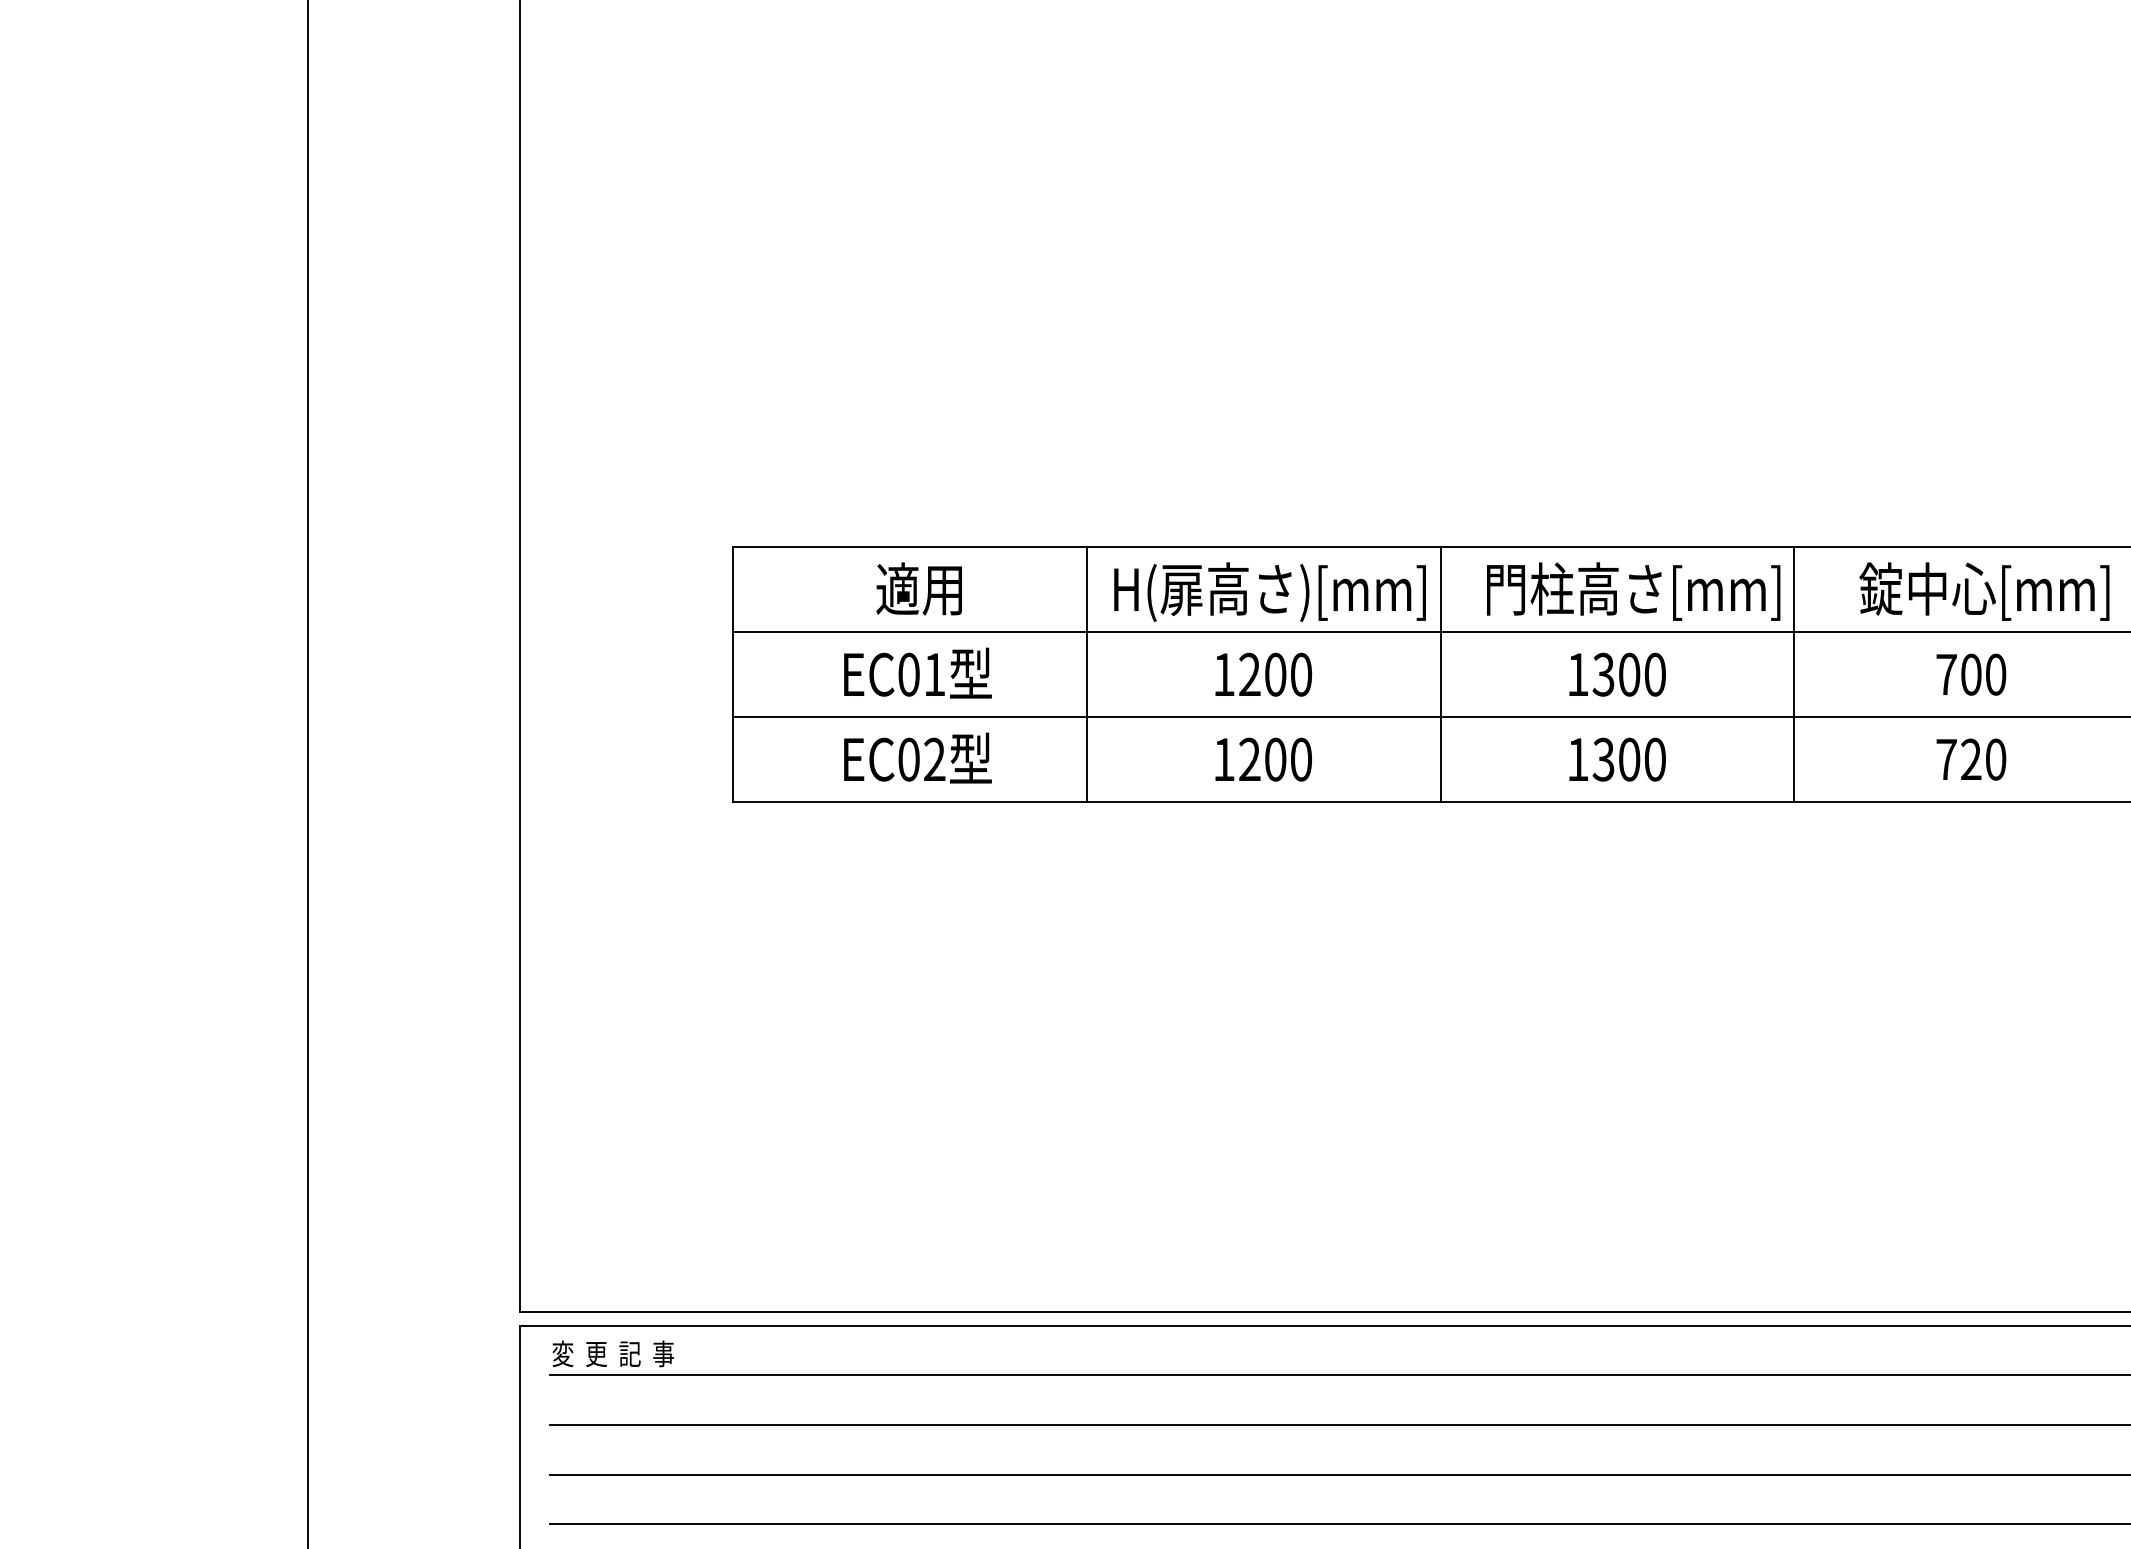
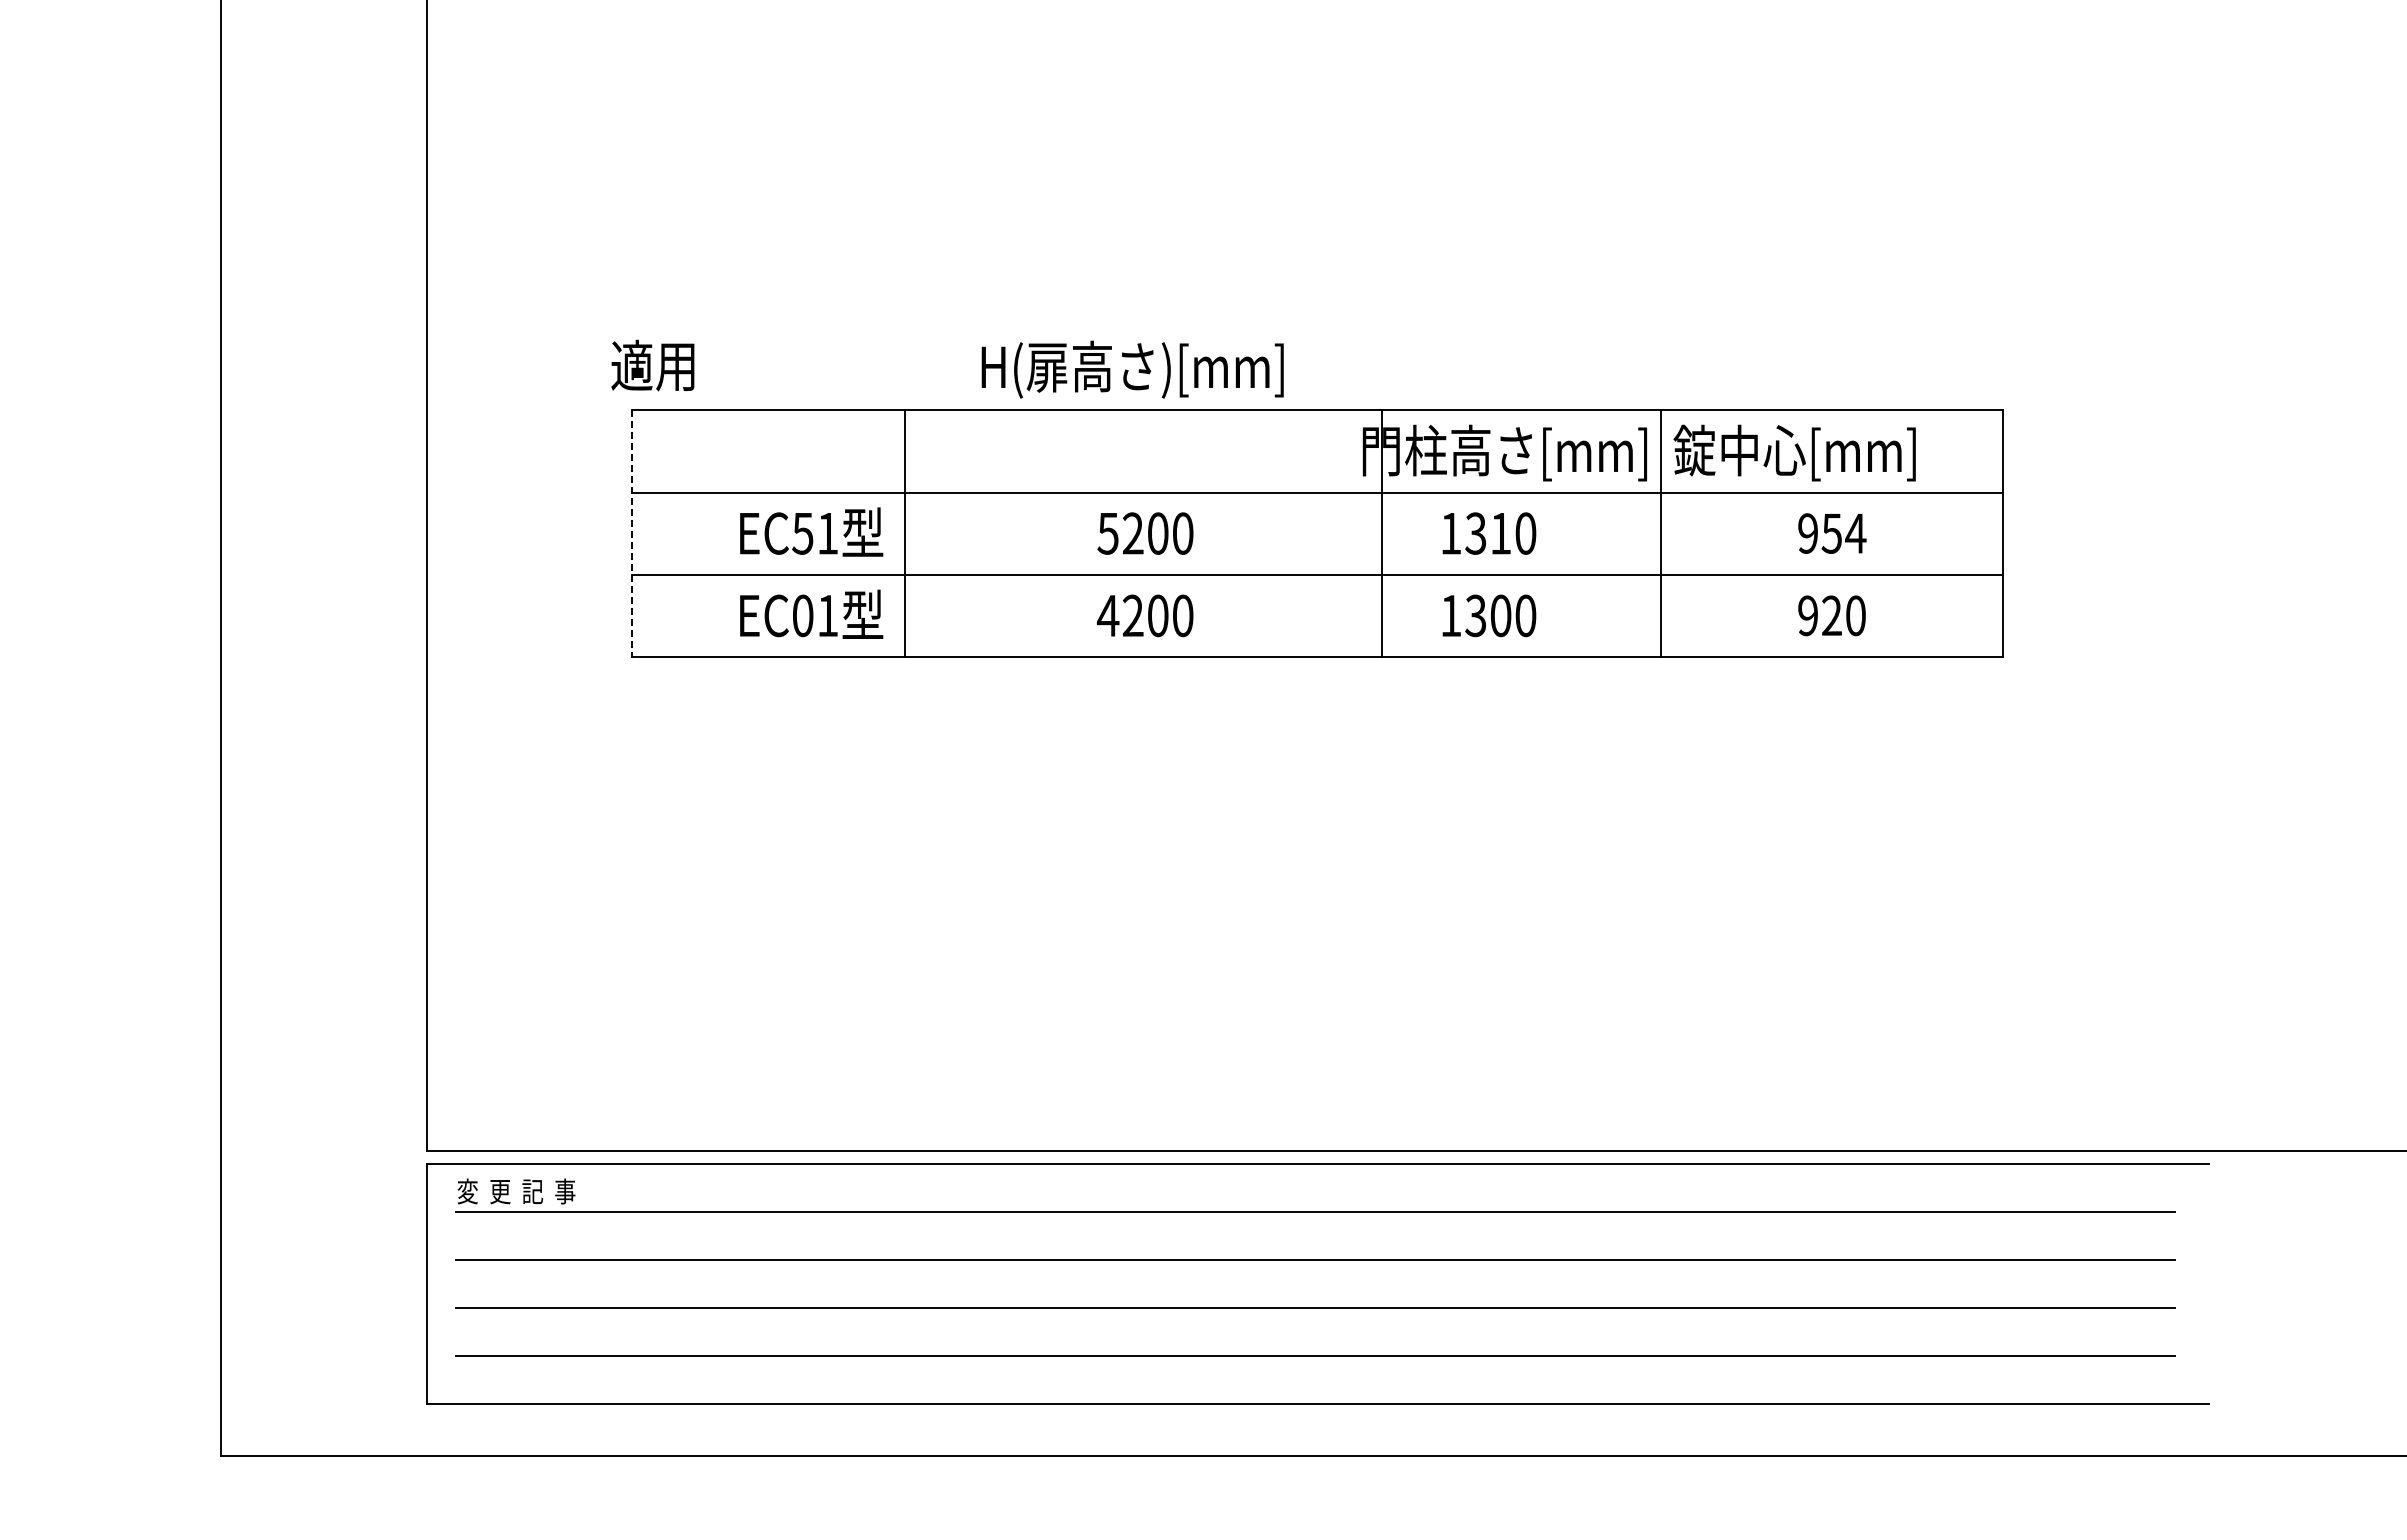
text: (918, 588) -> (652, 365), moved
text: (1984, 591) -> (1794, 452), moved
text: (1269, 592) -> (1132, 369), moved
text: (908, 674) -> (802, 533), EC01 -> EC51
line: (1087, 674) -> (905, 533), moved
text: (1223, 674) -> (1107, 533), 1200 -> 5200
line: (1440, 674) -> (1381, 533), moved
text: (1629, 674) -> (1500, 533), 1300 -> 1310
text: (1971, 674) -> (1832, 533), 700 -> 954
line: (733, 675) -> (632, 534), solid -> dashed
text: (934, 759) -> (827, 615), EC02 -> EC01
text: (1223, 759) -> (1107, 615), 1200 -> 4200
text: (1947, 759) -> (1808, 615), 720 -> 920

